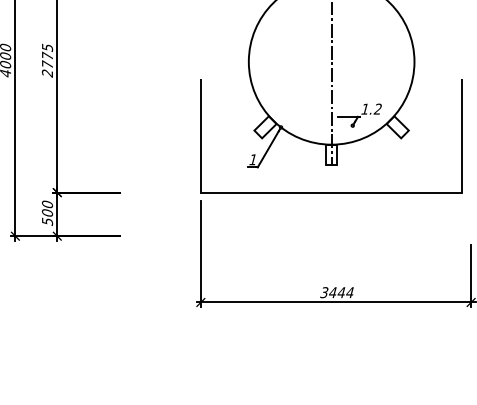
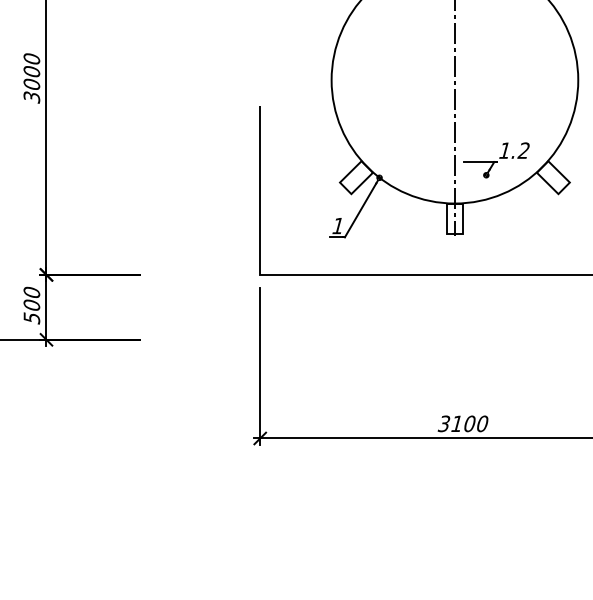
text: (47, 60) -> (31, 78), 2775 -> 3000
text: (341, 292) -> (469, 423), 3444 -> 3100

